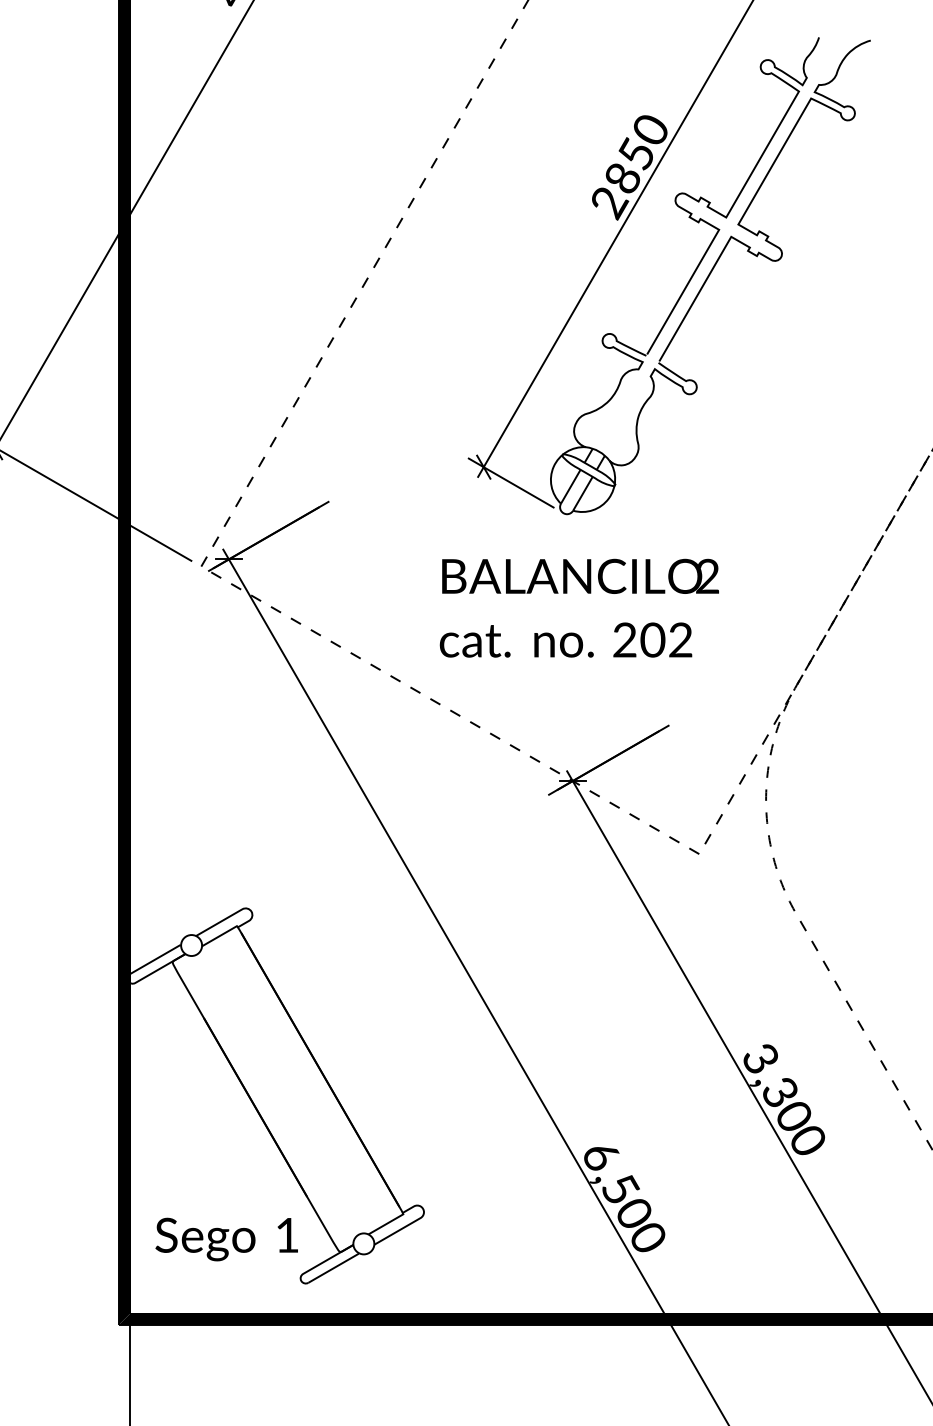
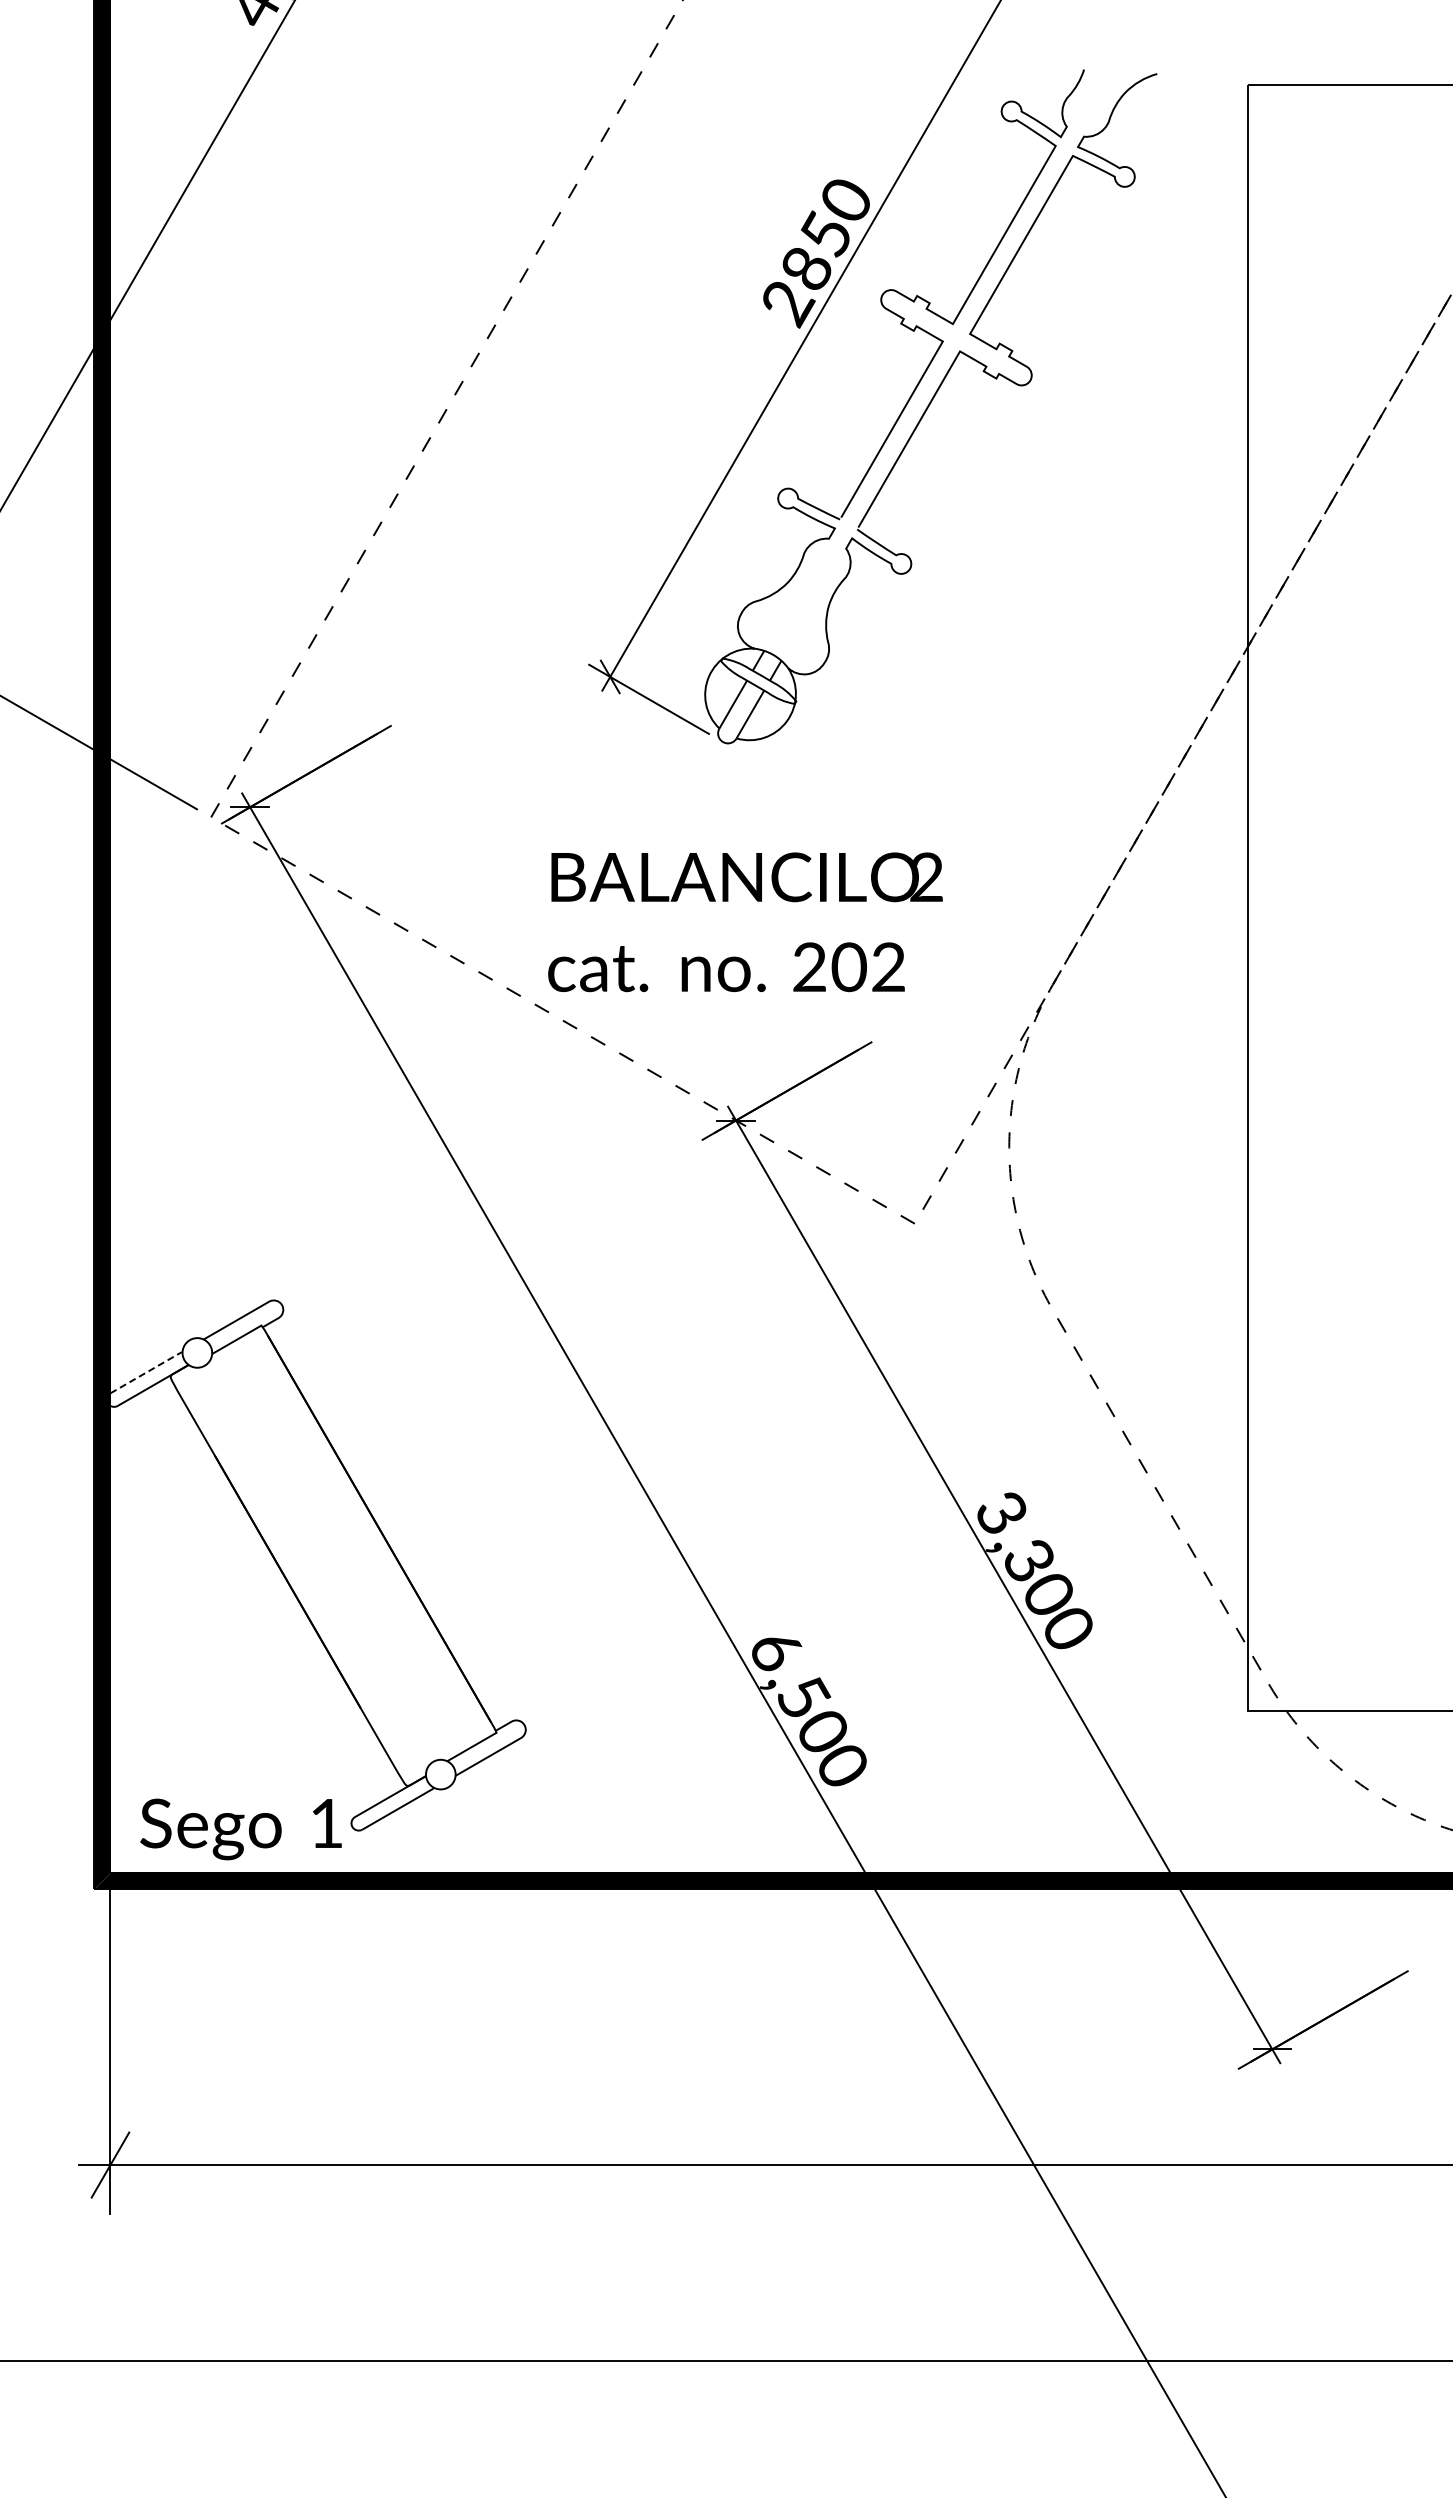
text: (579, 608) -> (745, 922), moved
line: (155, 959) -> (146, 1372), solid -> dashed
text: (226, 1239) -> (240, 1829), moved

